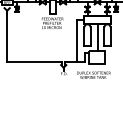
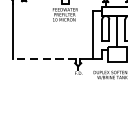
line: (34, 61) -> (44, 59), solid -> dashed

